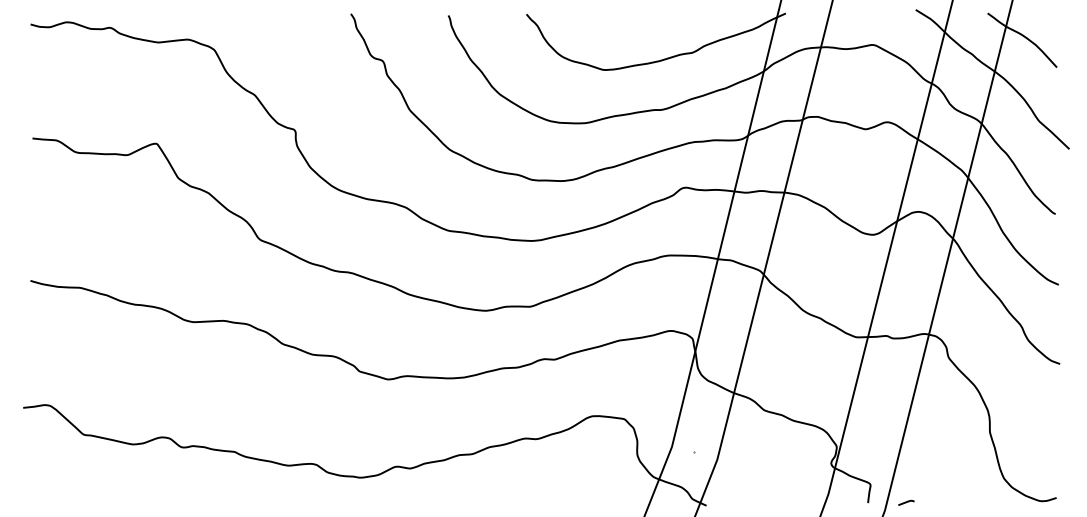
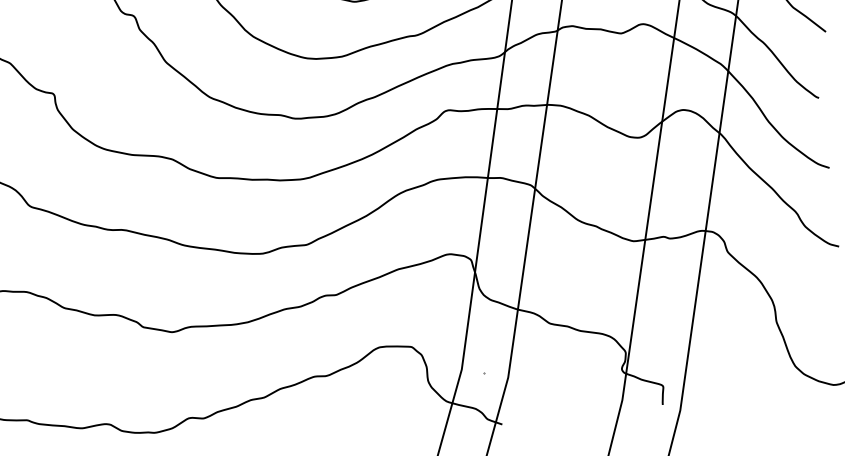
line: (906, 502) -> (700, 400), removed

